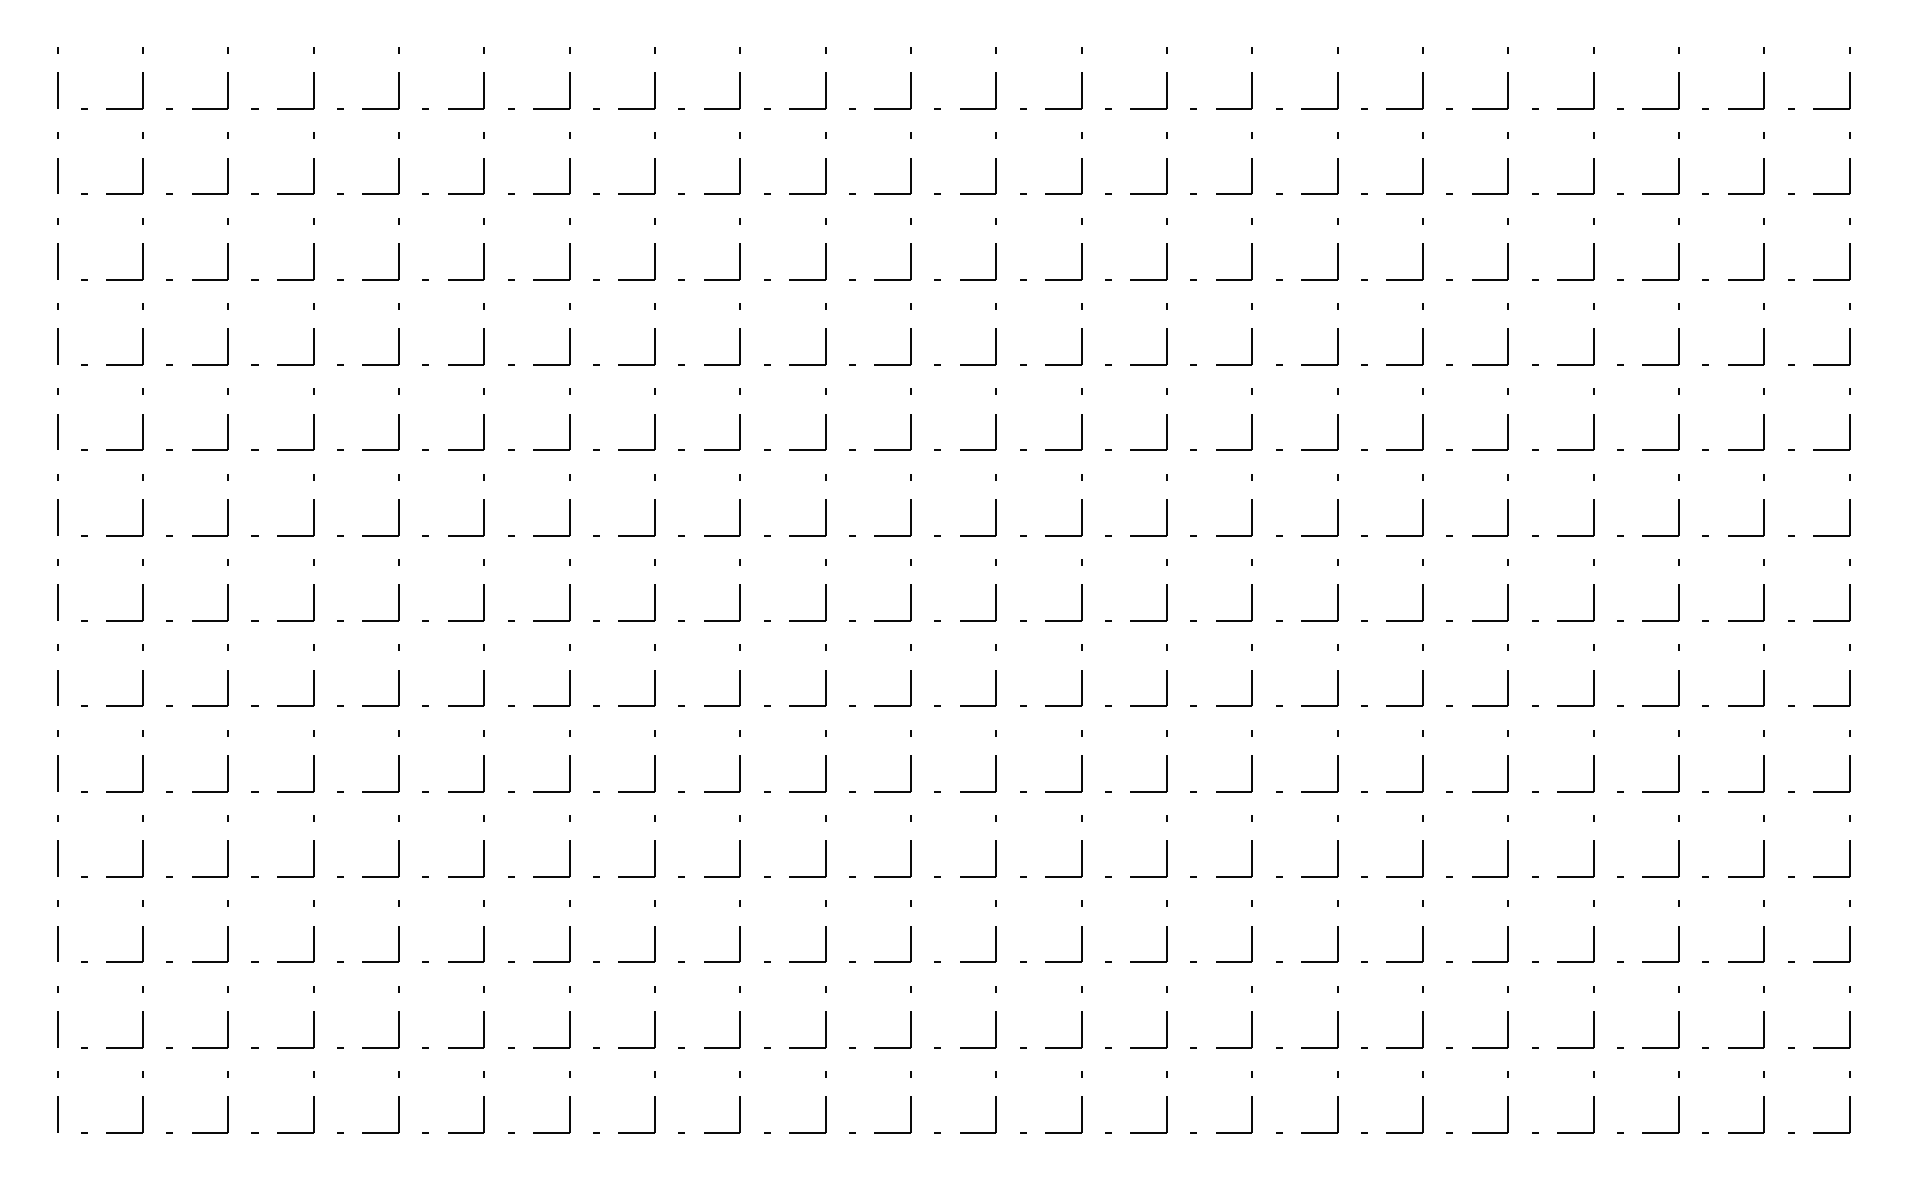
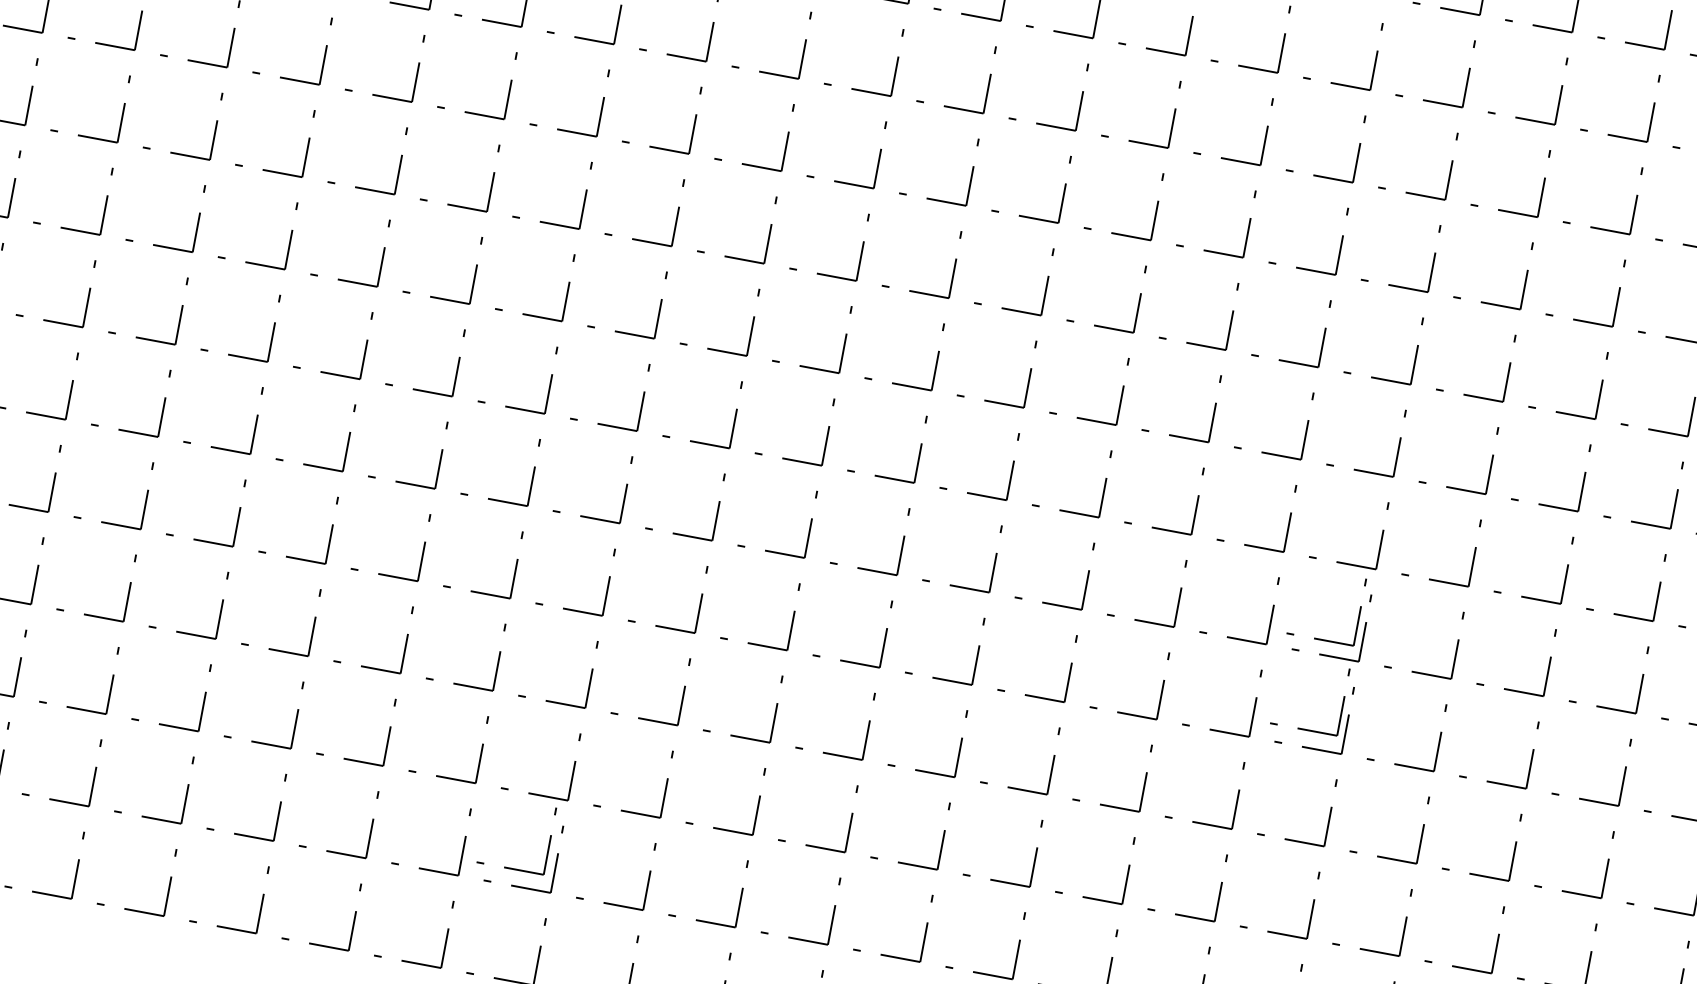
part: (1500, 662) -> (1359, 612), added
part: (1500, 745) -> (1342, 702), added
part: (815, 1002) -> (549, 841), added

